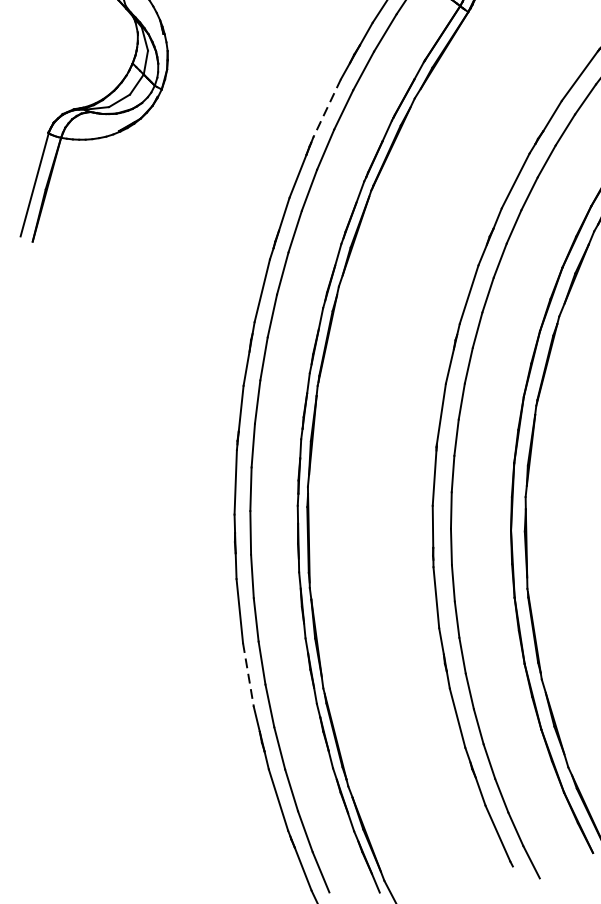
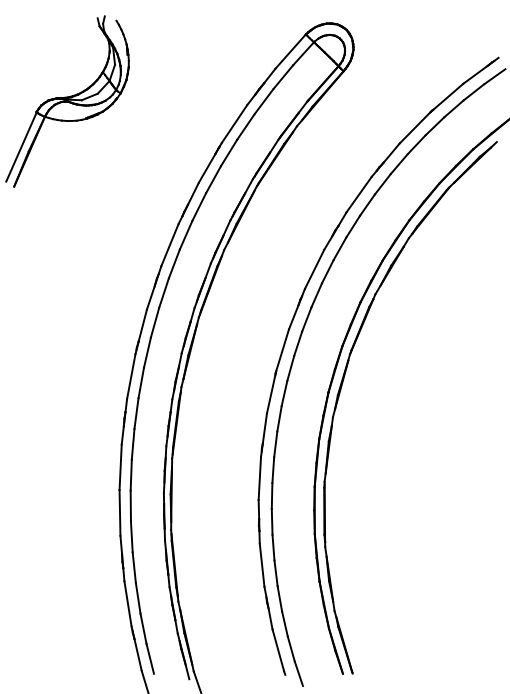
line: (327, 109) -> (234, 124), dashed -> solid
line: (249, 674) -> (120, 512), dashed -> solid

